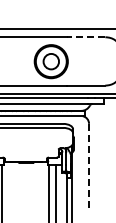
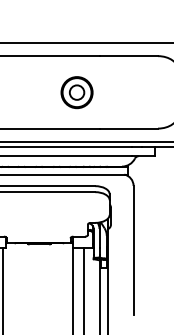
line: (85, 37) -> (128, 56), dashed -> solid
part: (51, 61) -> (77, 92), size x0.62
line: (89, 167) -> (134, 251), dashed -> solid

